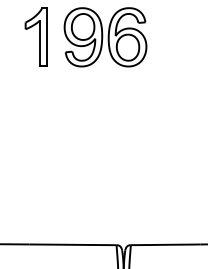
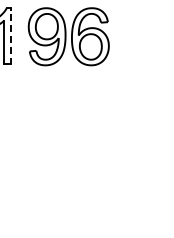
line: (46, 36) -> (10, 35), solid -> dashed

